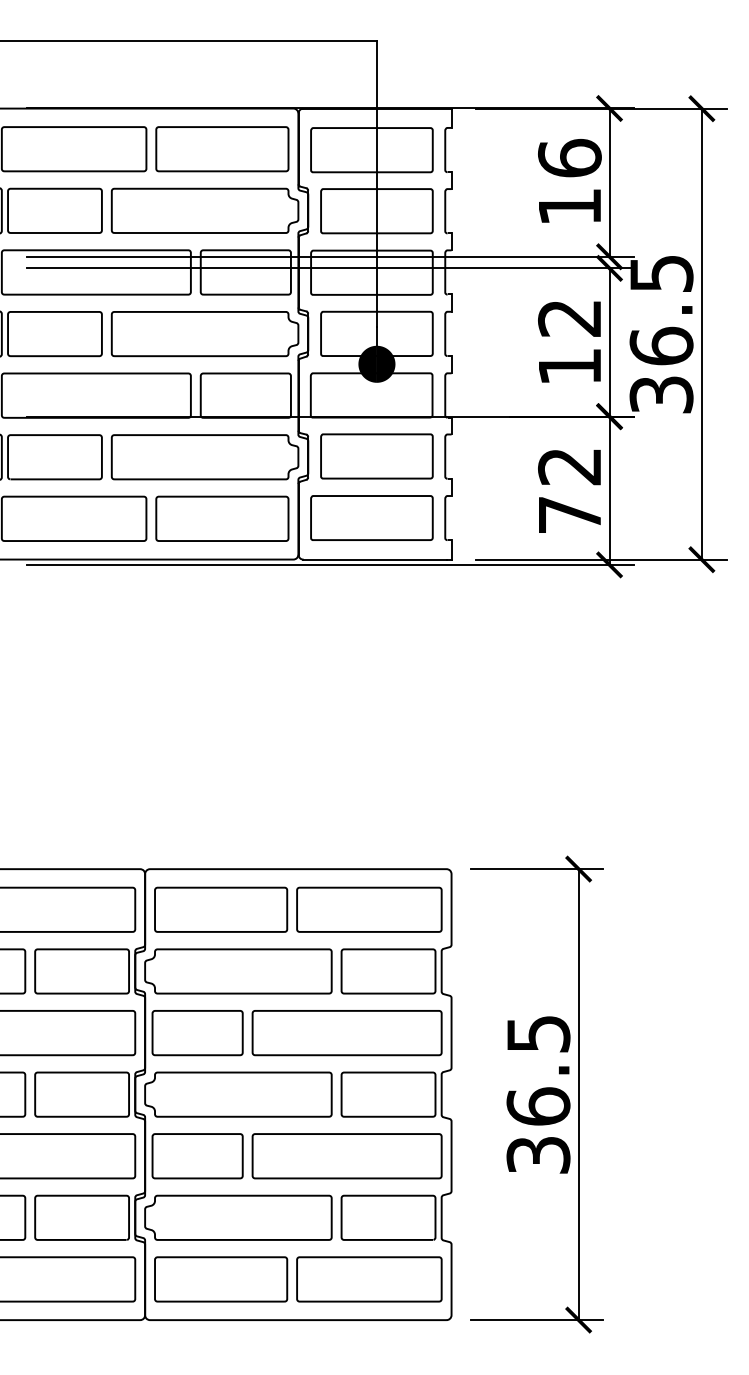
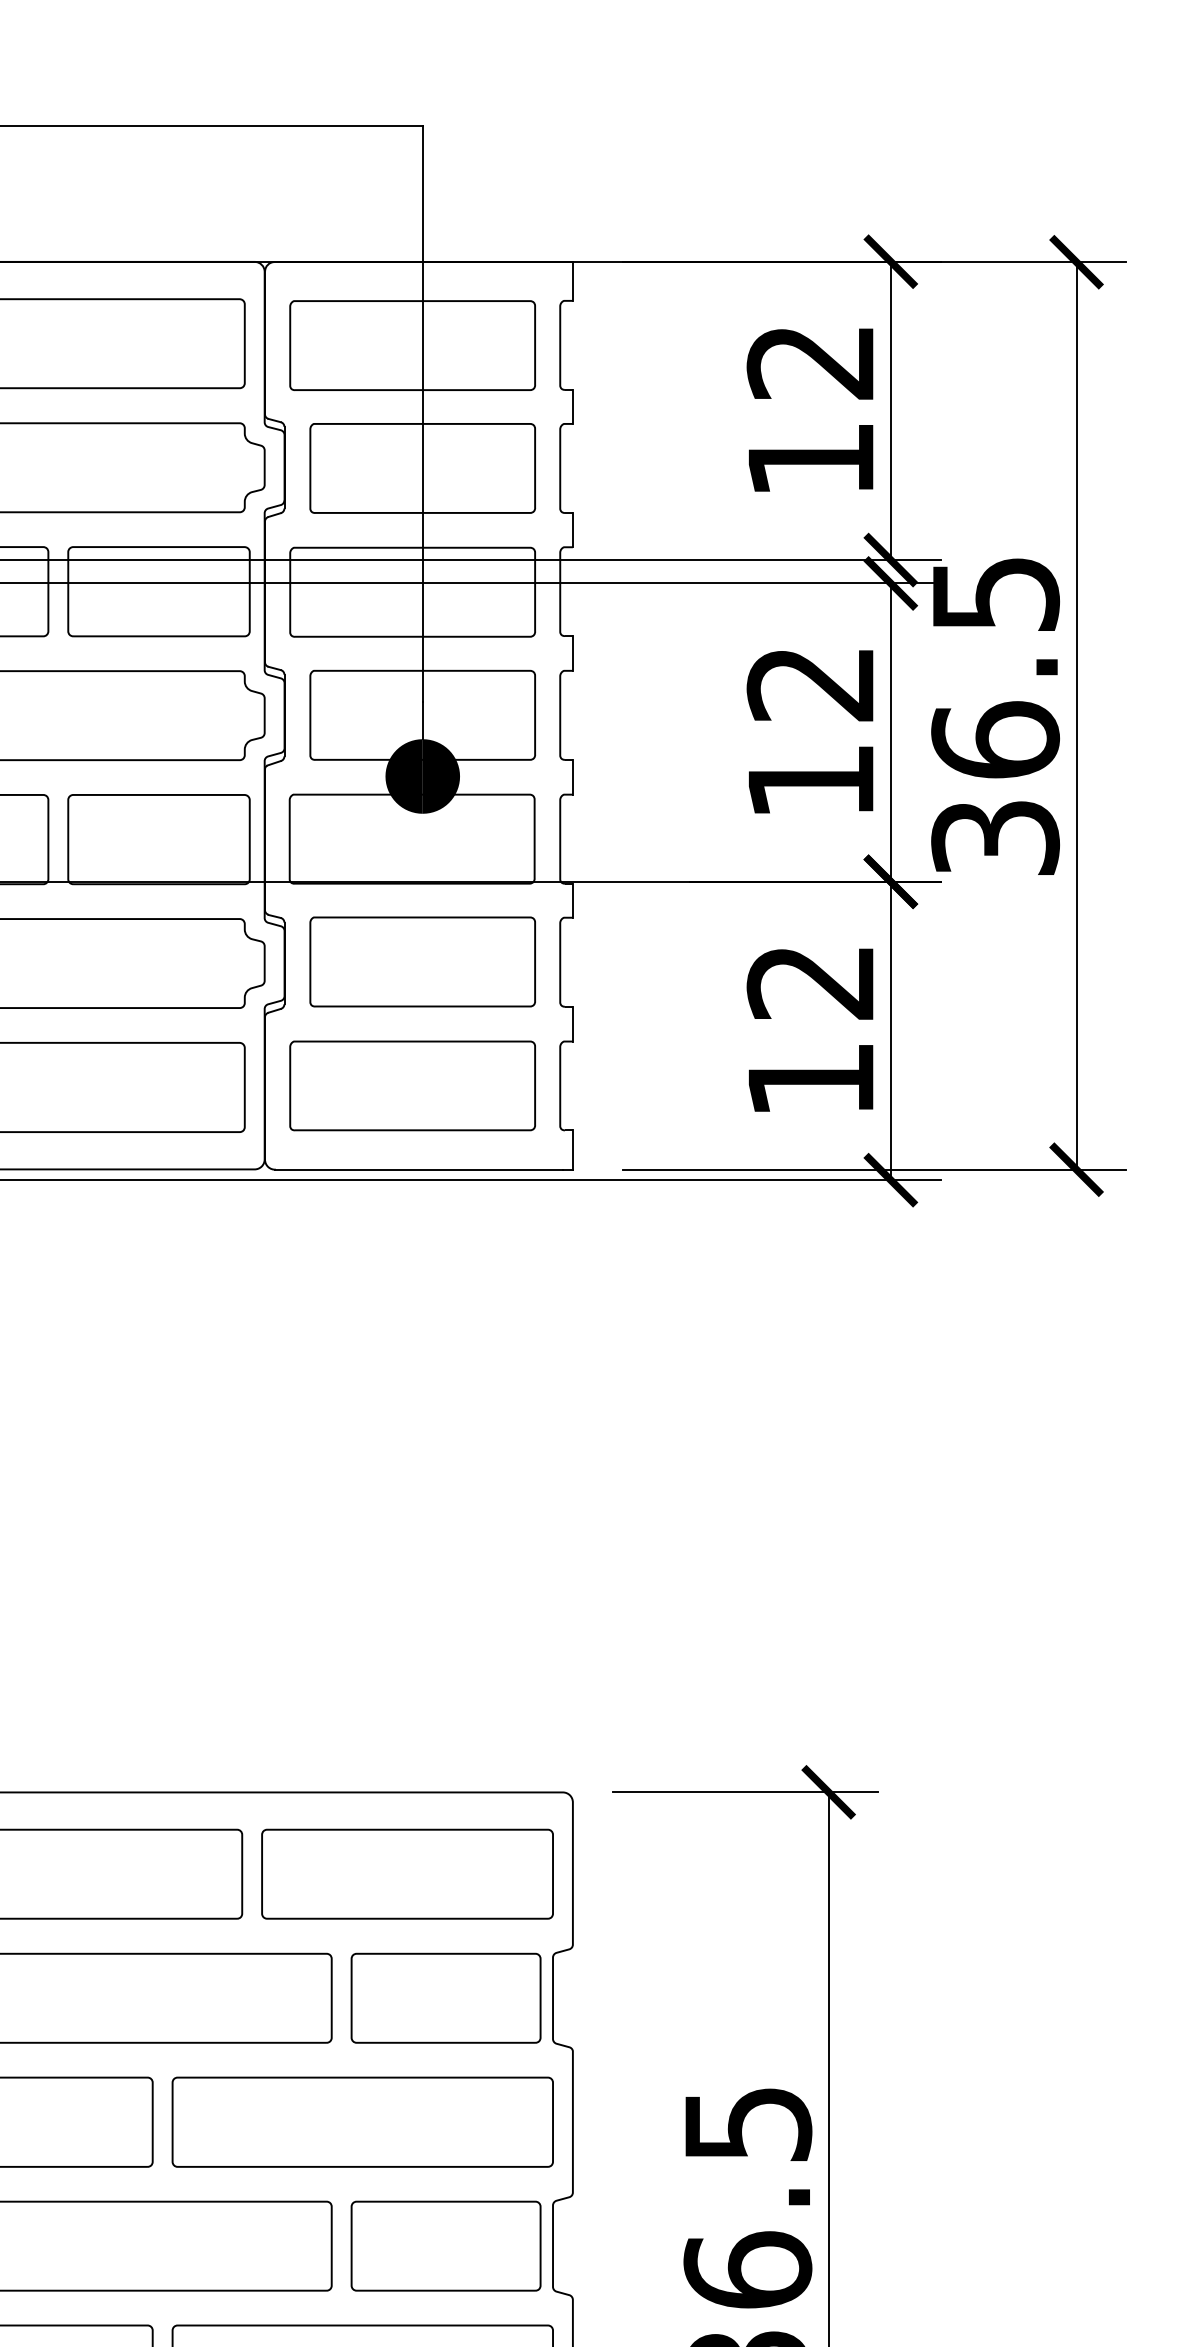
text: (569, 157) -> (810, 360), 16 -> 12
text: (569, 514) -> (810, 1078), 72 -> 12

